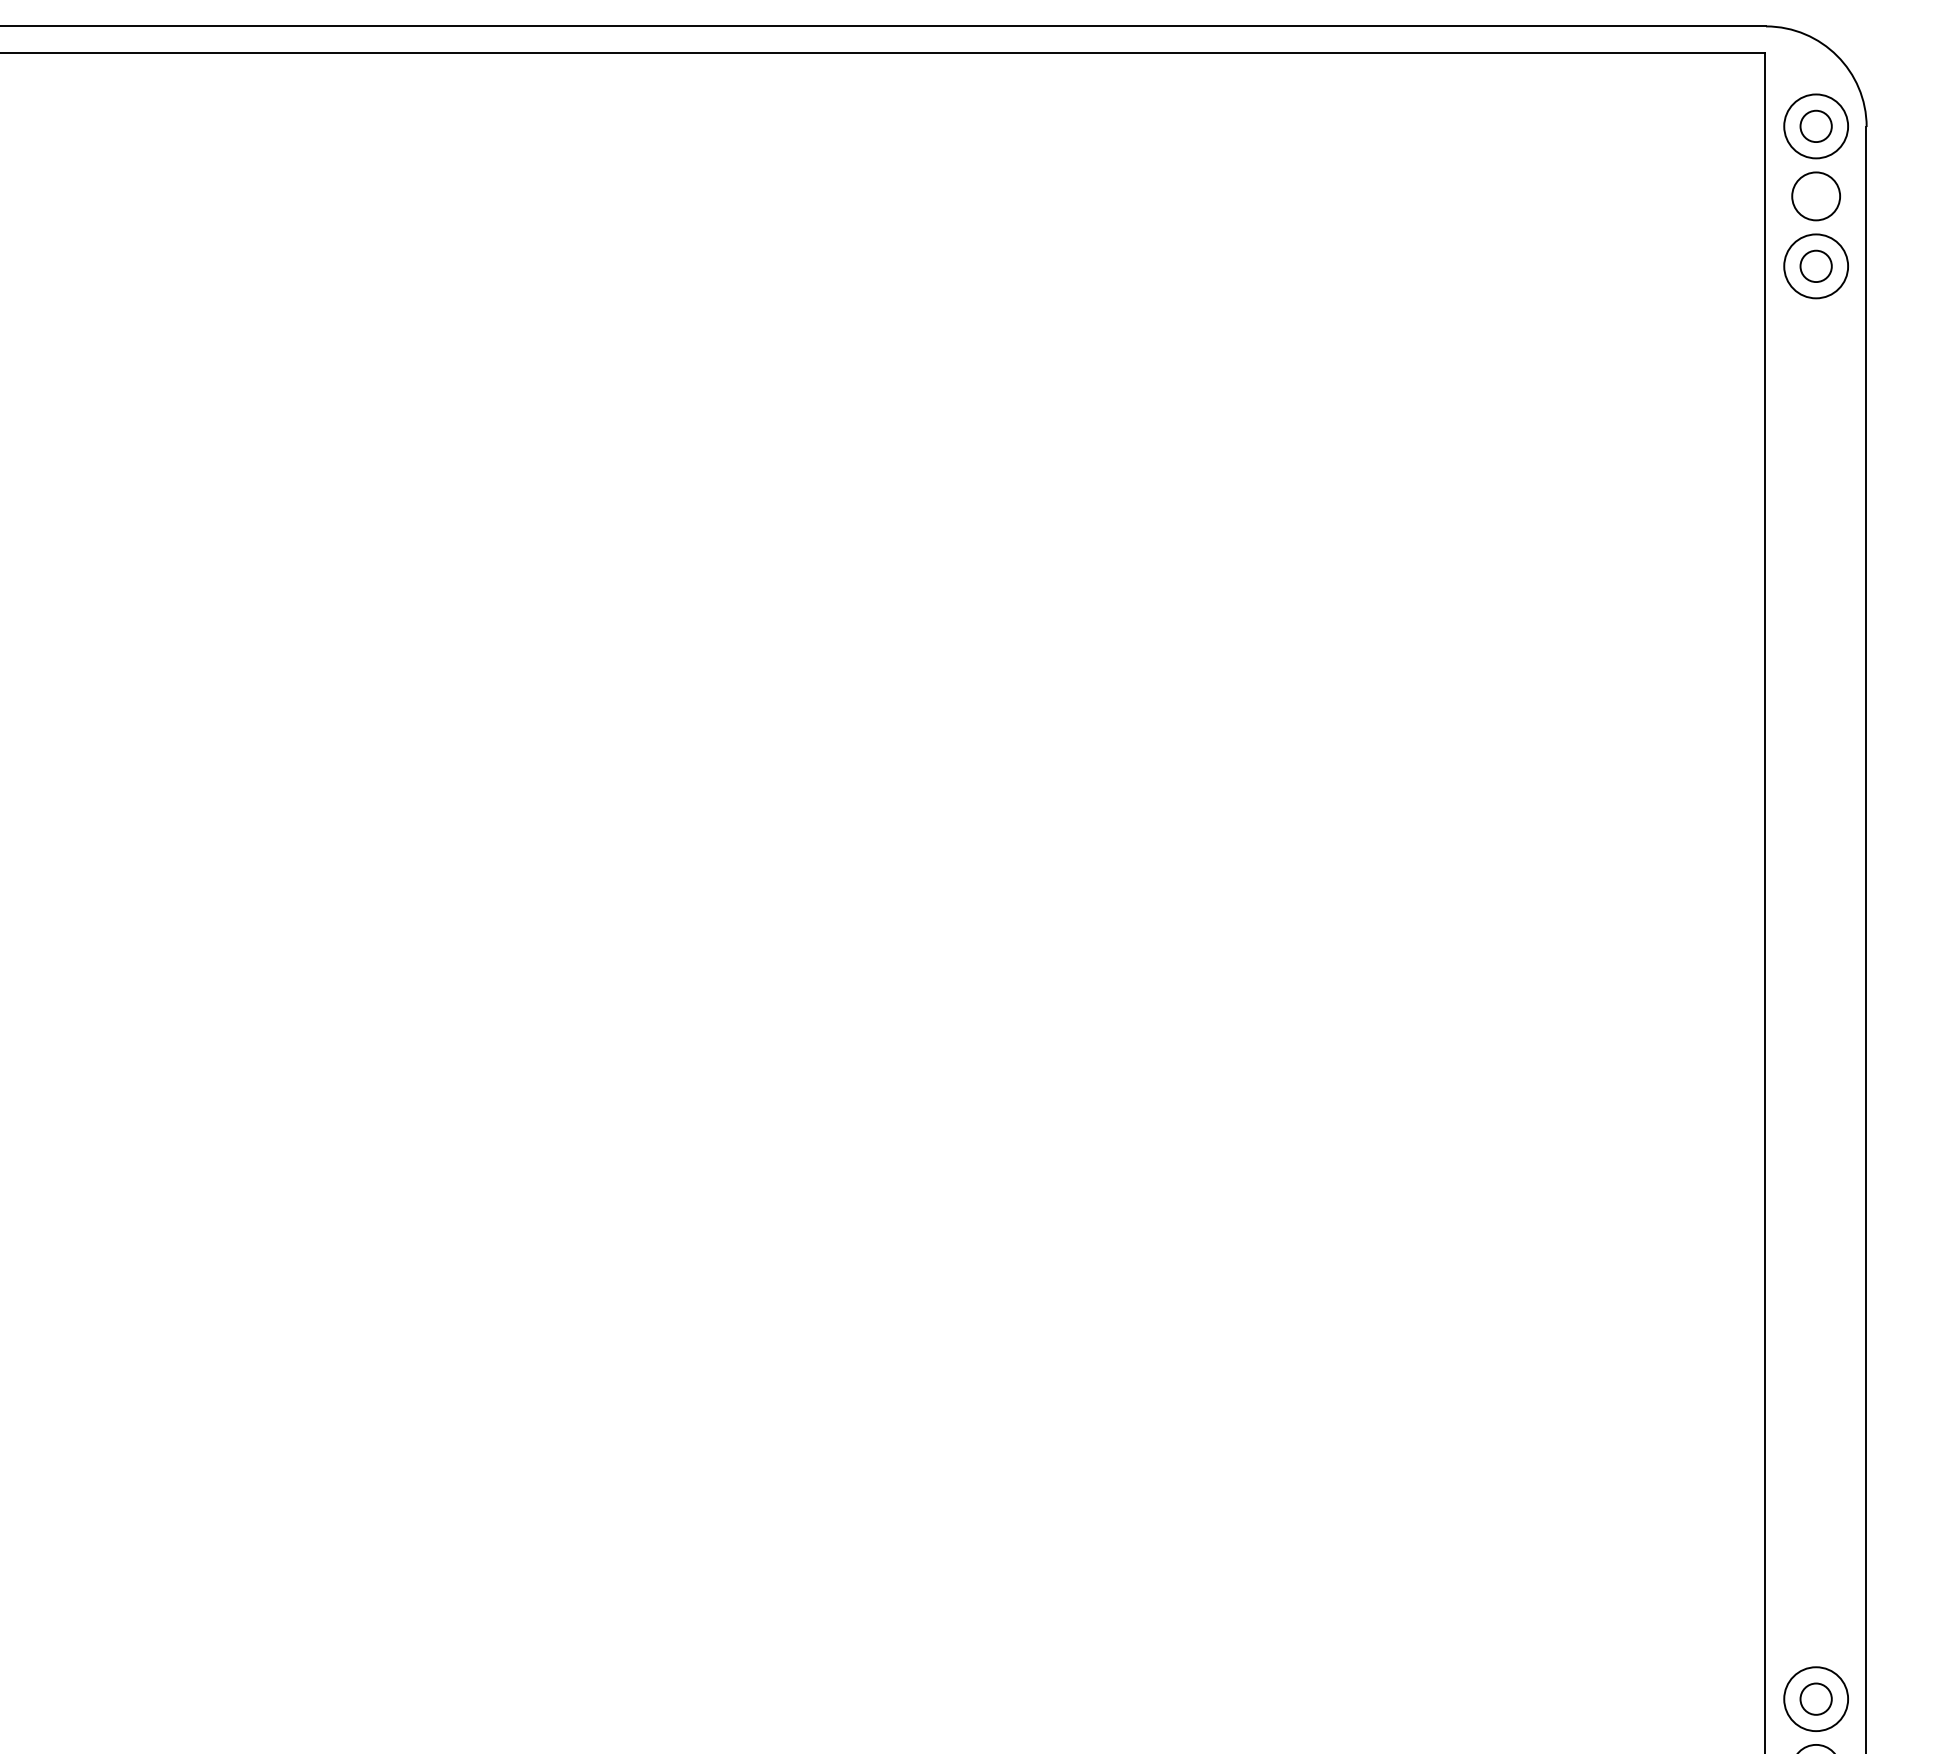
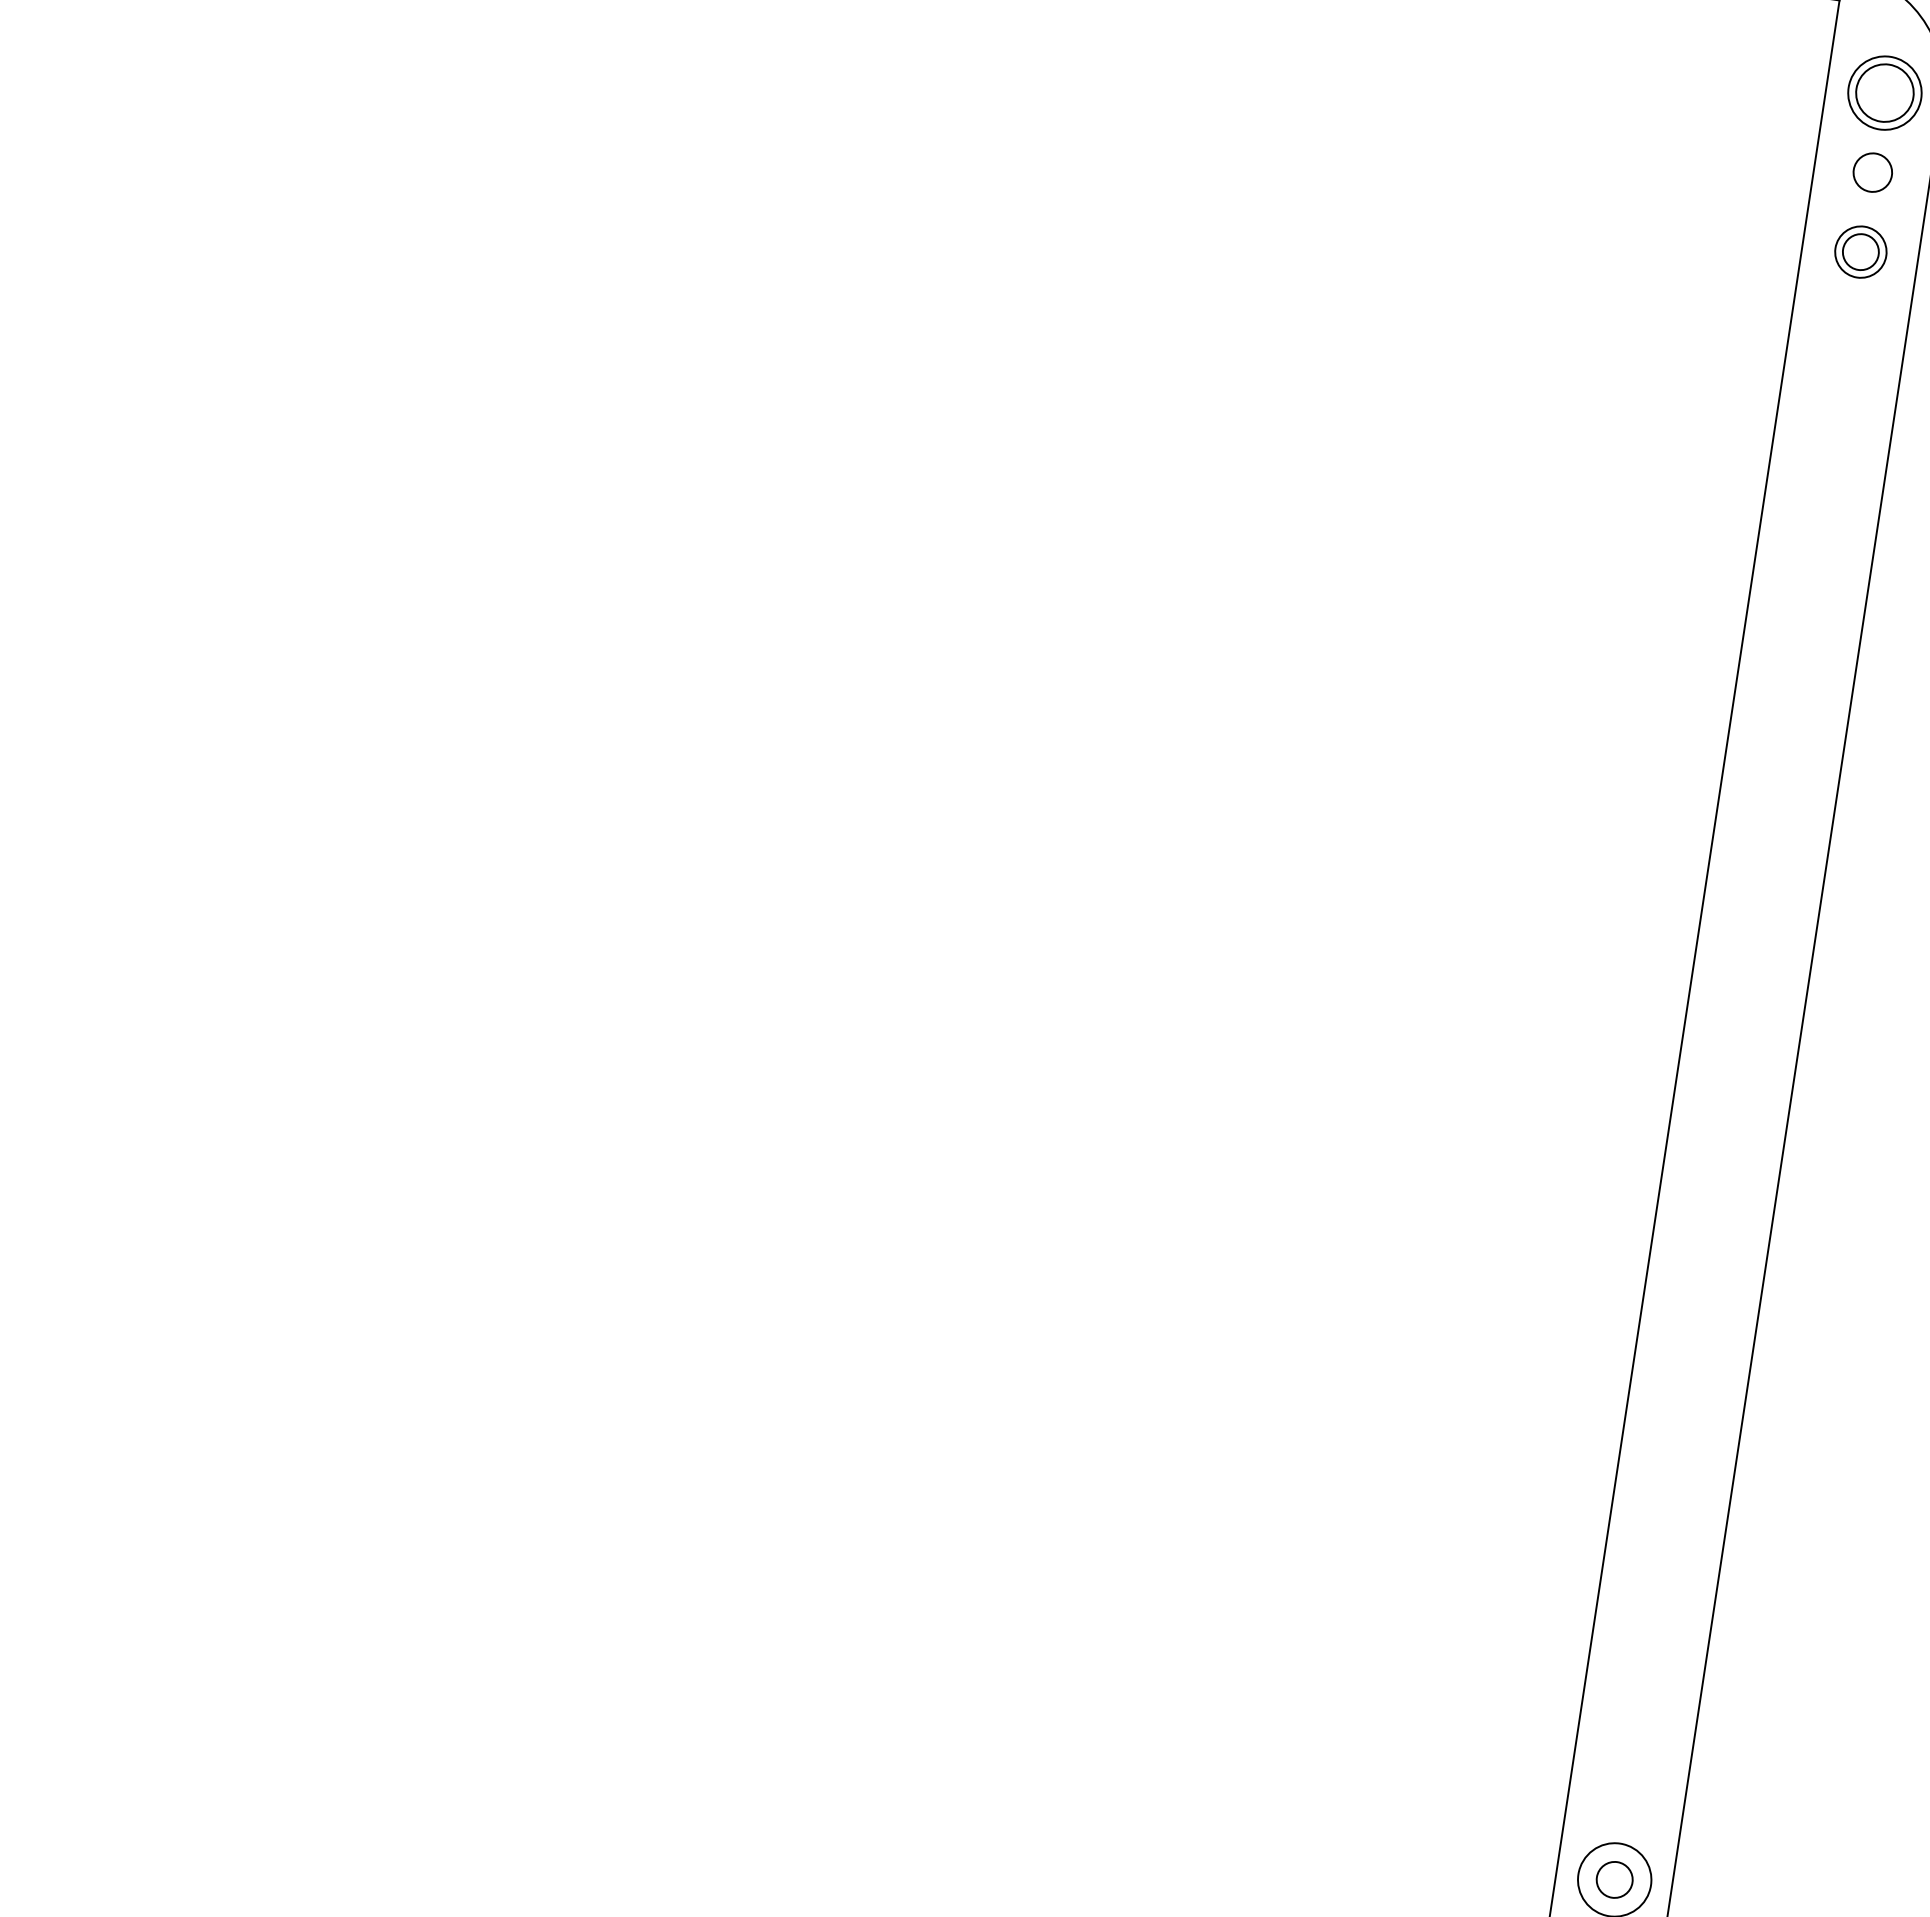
circle: (1815, 126) -> (1884, 93), size x1.6
circle: (1815, 196) -> (1872, 172), size x0.7
circle: (1816, 266) -> (1861, 252), size x0.7

